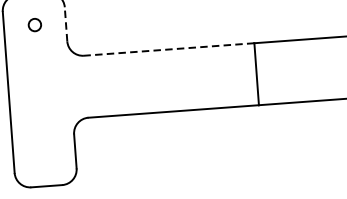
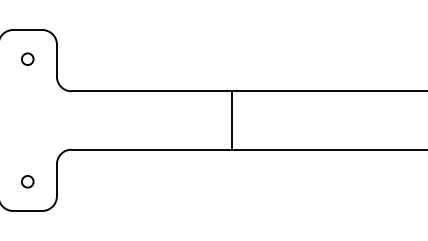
line: (65, 24) -> (56, 60), dashed -> solid
line: (168, 49) -> (151, 91), dashed -> solid
circle: (44, 154) -> (27, 181), added

